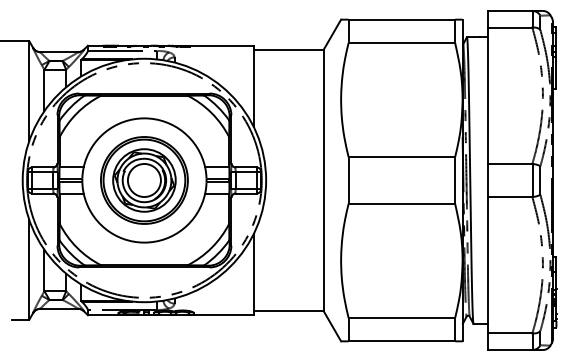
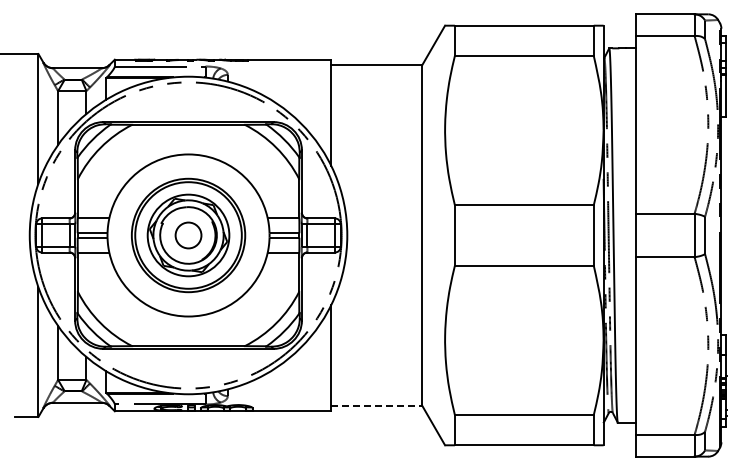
circle: (144, 180) -> (188, 235), size x0.6
line: (289, 310) -> (377, 405), solid -> dashed

